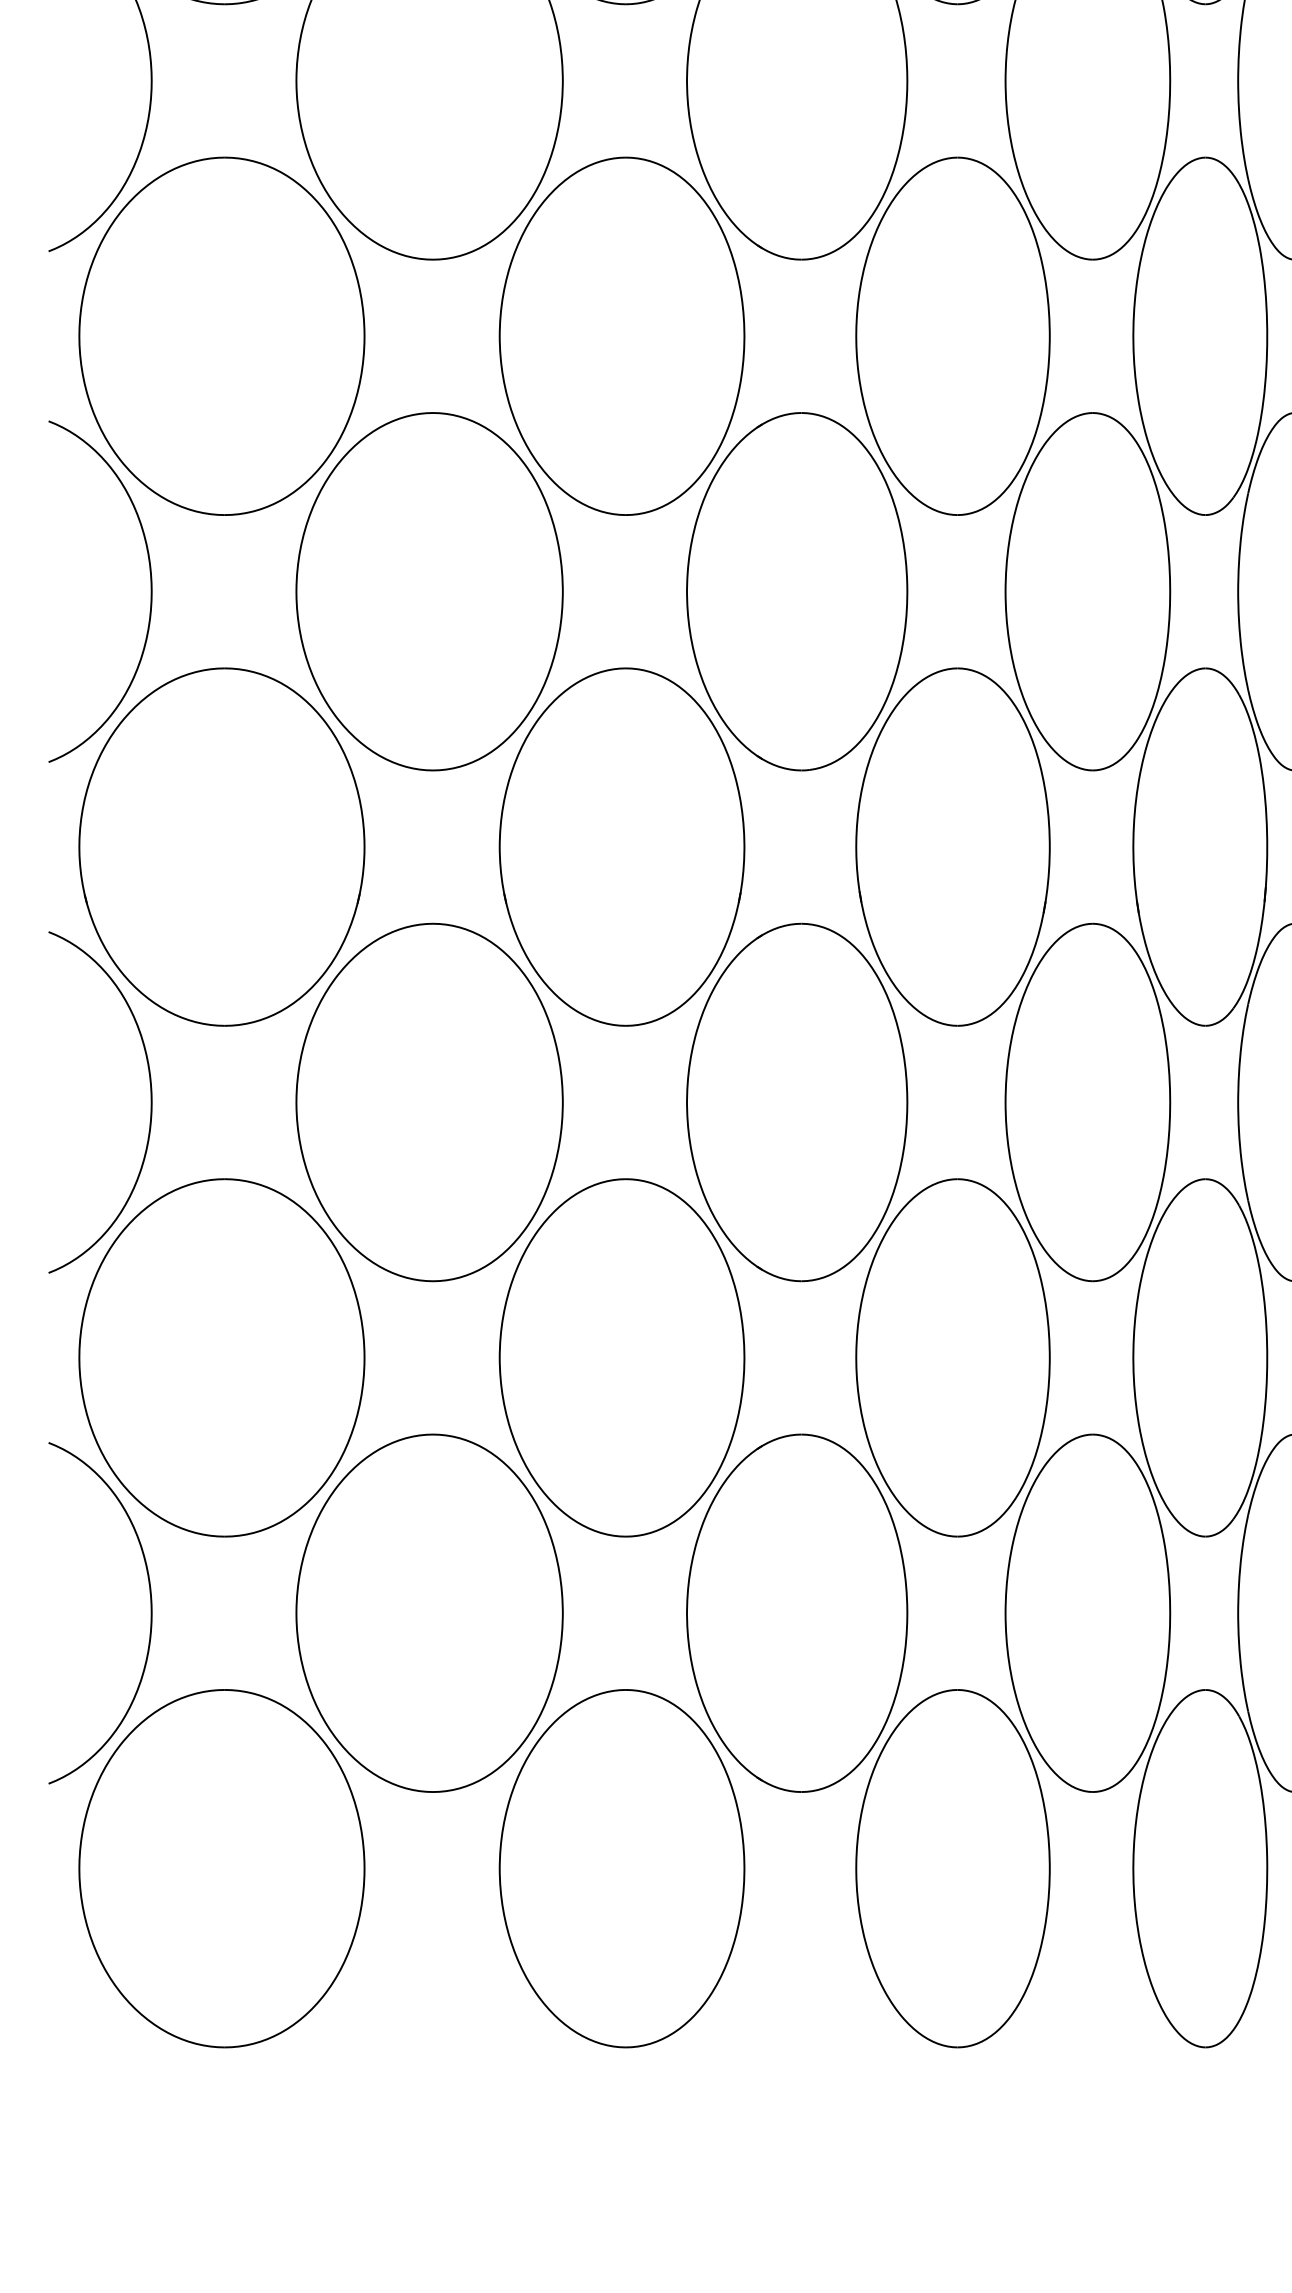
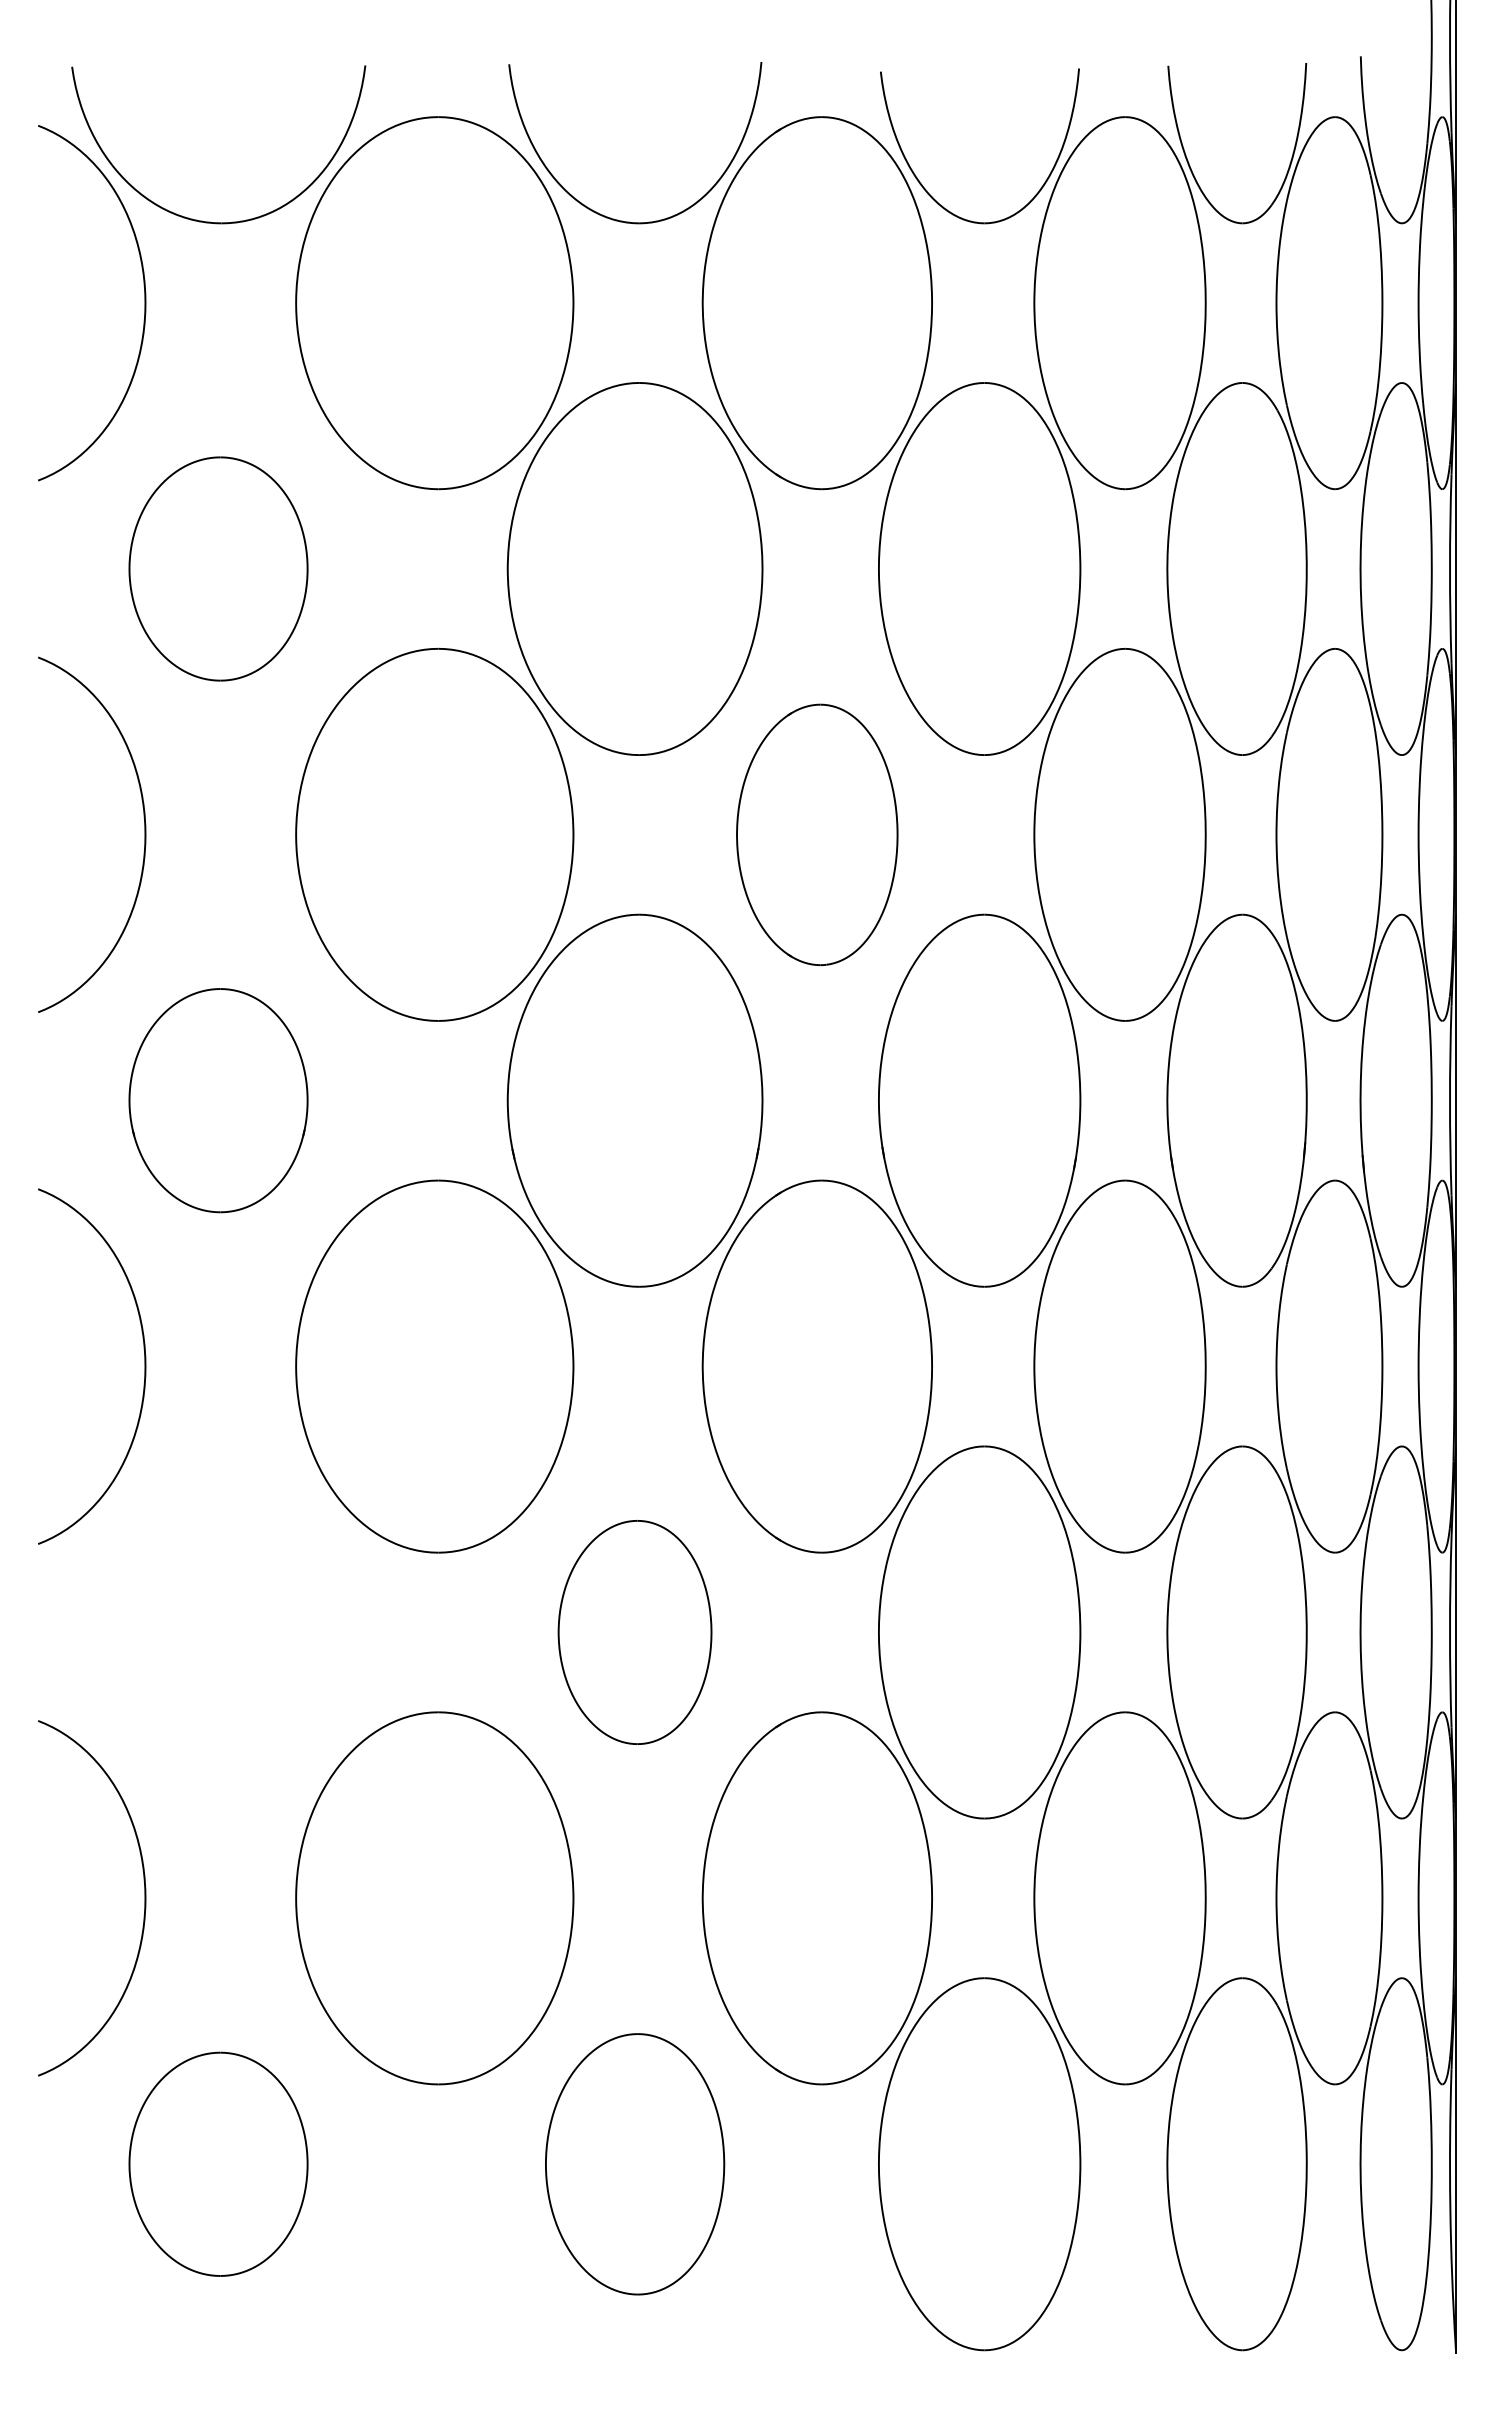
part: (221, 335) -> (218, 568), size x0.6
part: (796, 591) -> (816, 834), size x0.7
part: (221, 846) -> (218, 1100), size x0.6
part: (221, 1357) -> (218, 1632), removed
part: (621, 1357) -> (634, 1632), size x0.6
part: (221, 1868) -> (218, 2164), size x0.6
part: (621, 1868) -> (634, 2164), size x0.7

